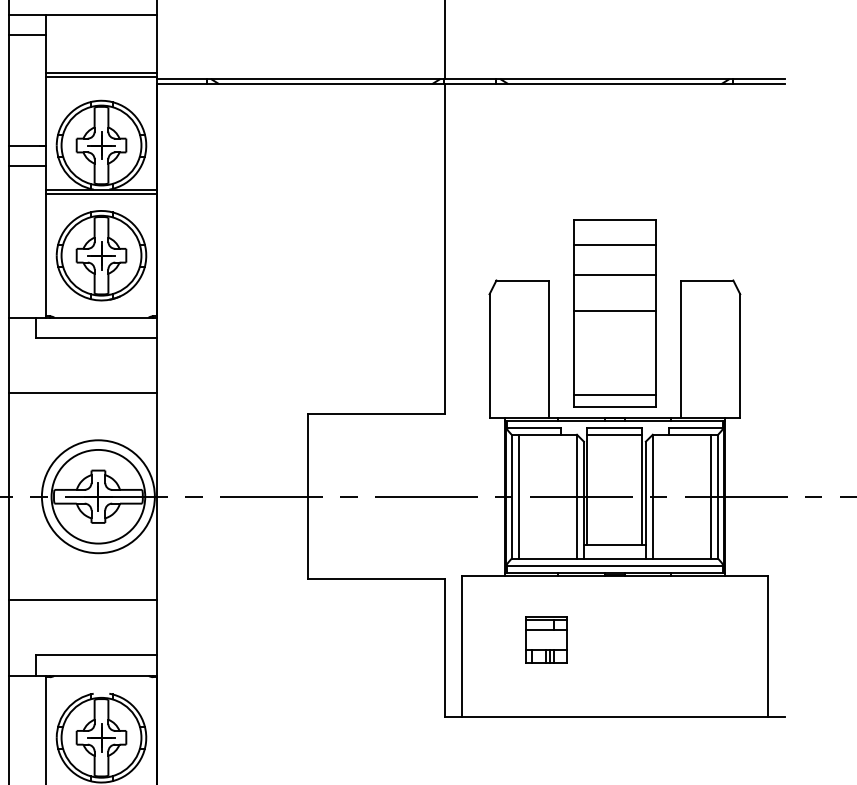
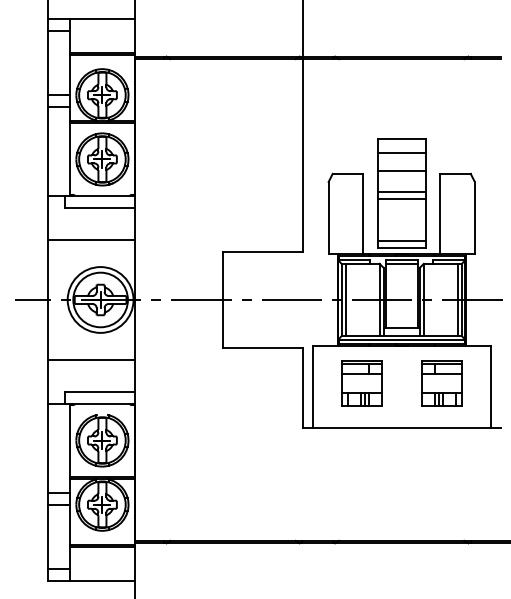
line: (614, 322) -> (401, 198), added
part: (545, 640) -> (361, 383), size x1.67
part: (683, 640) -> (441, 383), added

